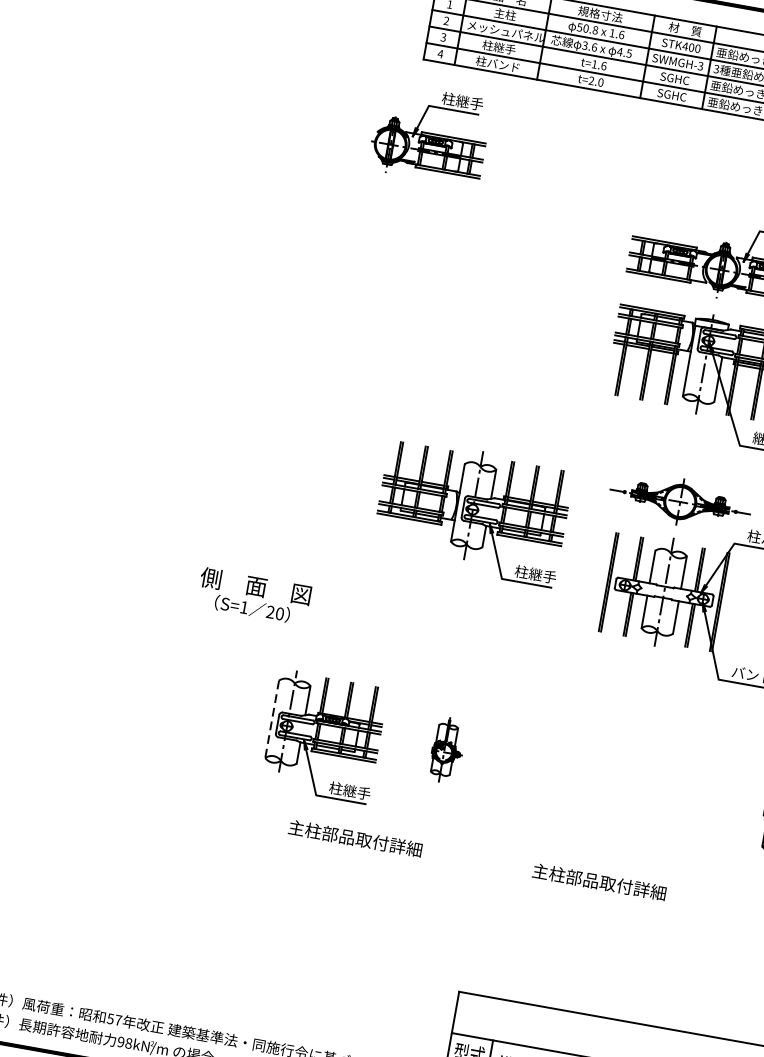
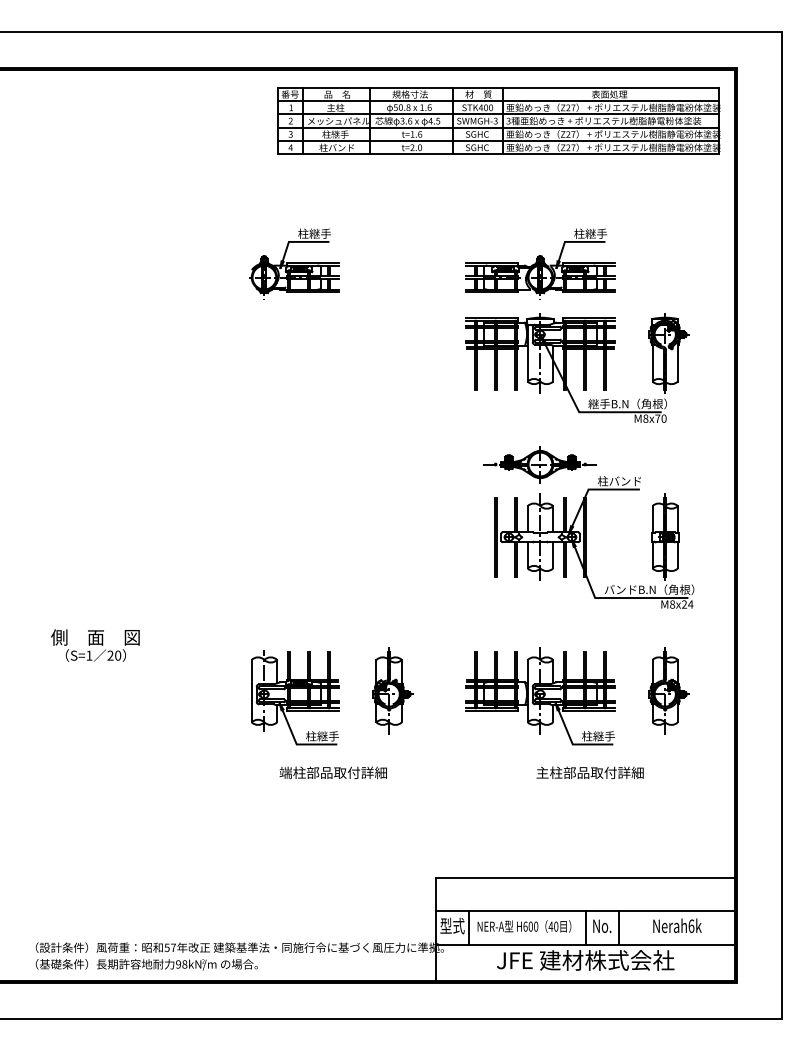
part: (431, 133) -> (294, 263), moved
part: (472, 512) -> (540, 696), moved
text: (254, 596) -> (95, 645), moved
line: (271, 719) -> (251, 691), dashed -> solid
part: (446, 749) -> (392, 690), size x1.67
text: (296, 827) -> (285, 772), 主柱部品取付詳細 -> 端柱部品取付詳細
text: (598, 881) -> (589, 772), moved

